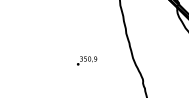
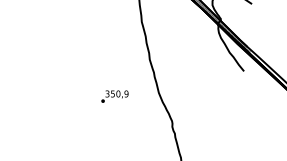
text: (86, 60) -> (114, 96), moved

